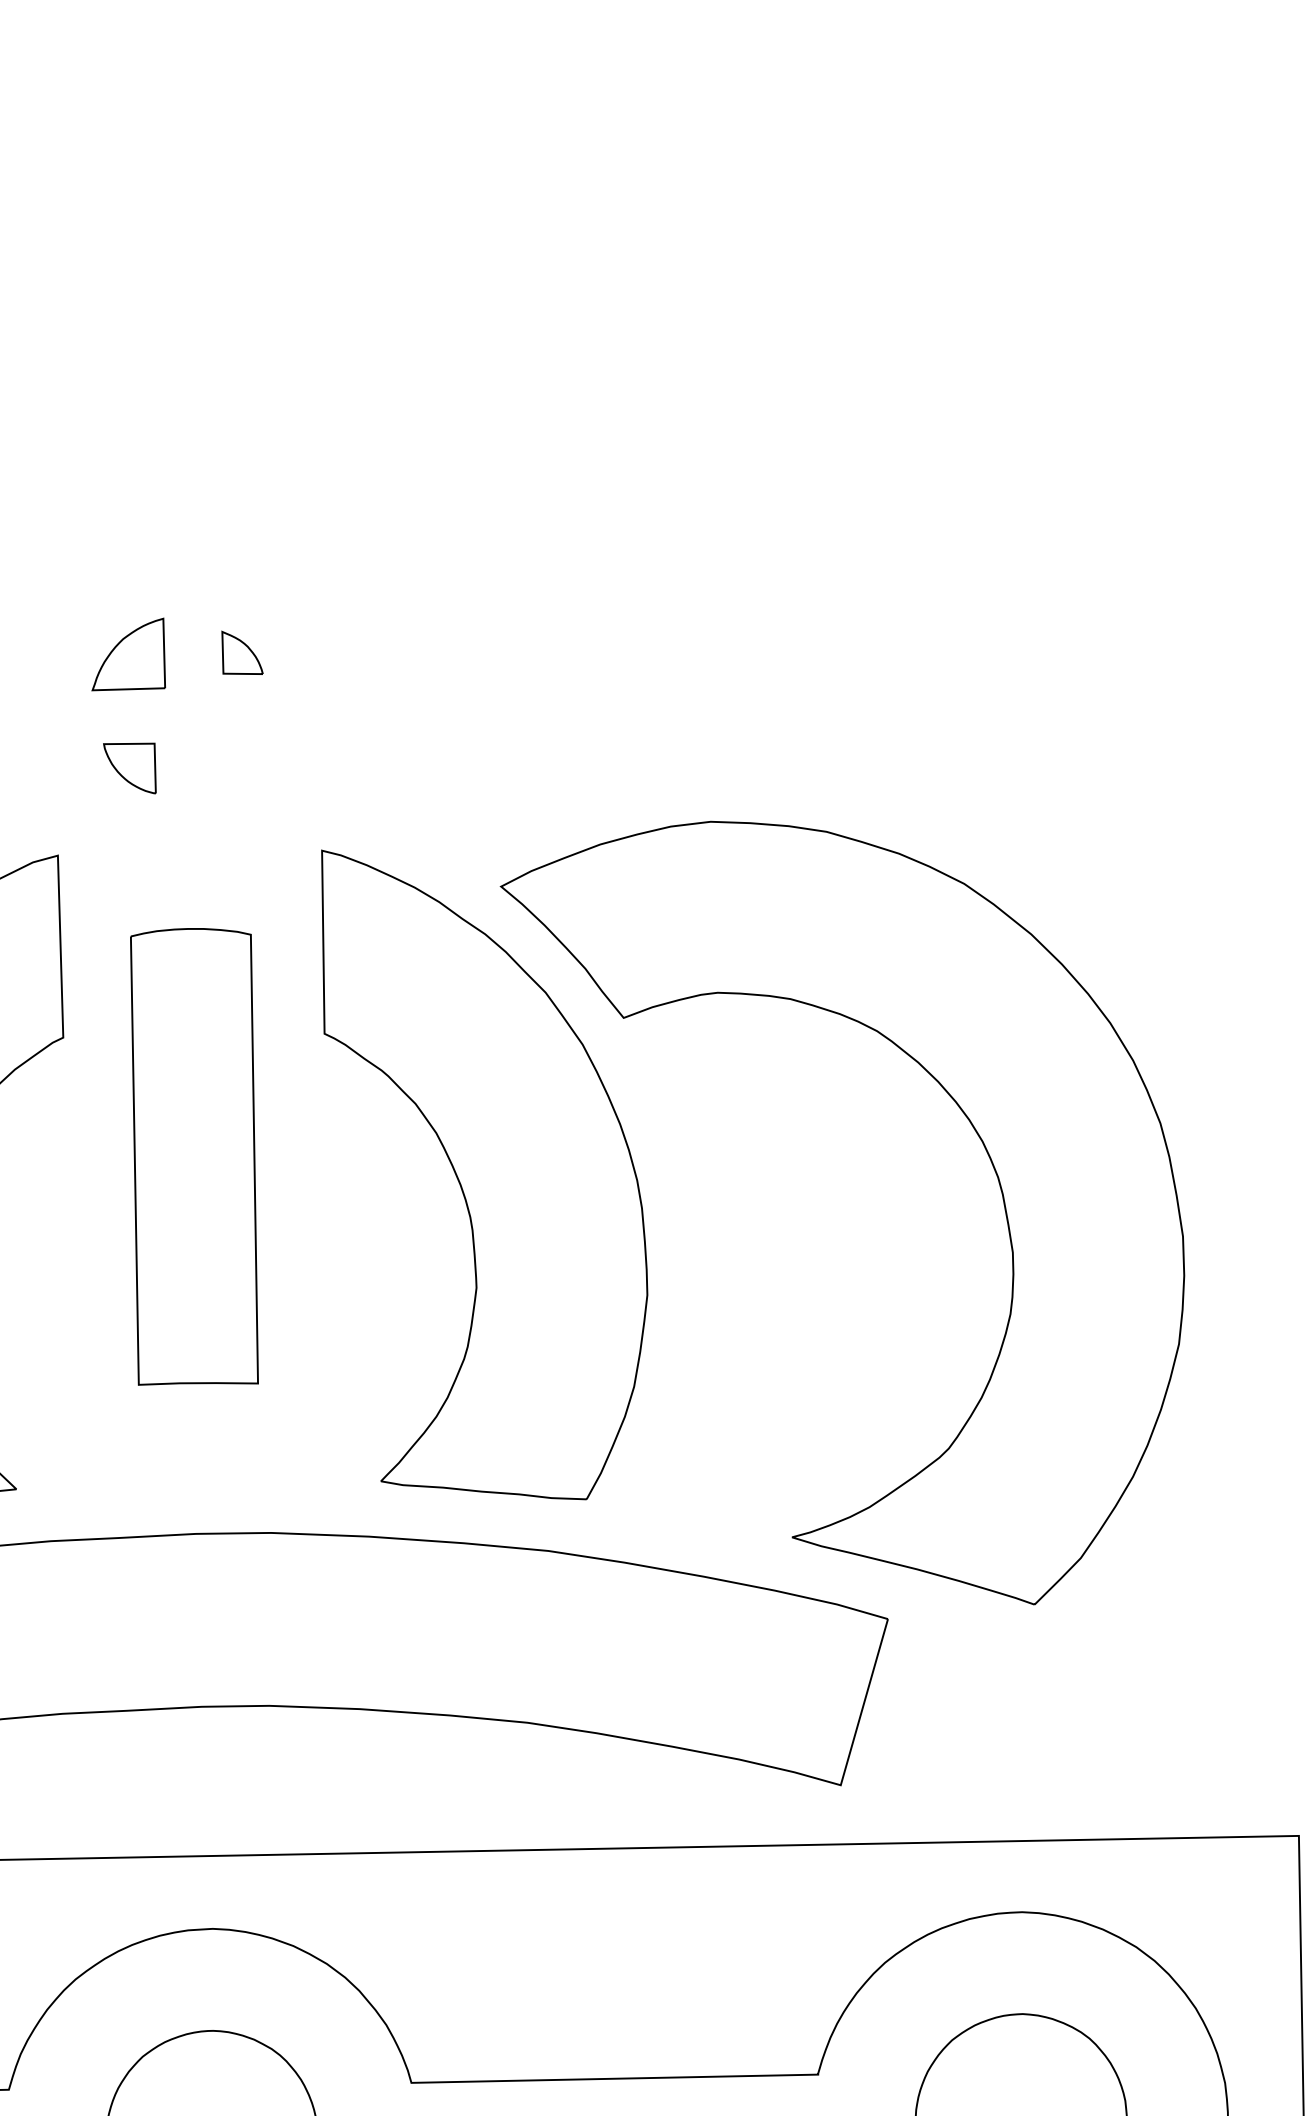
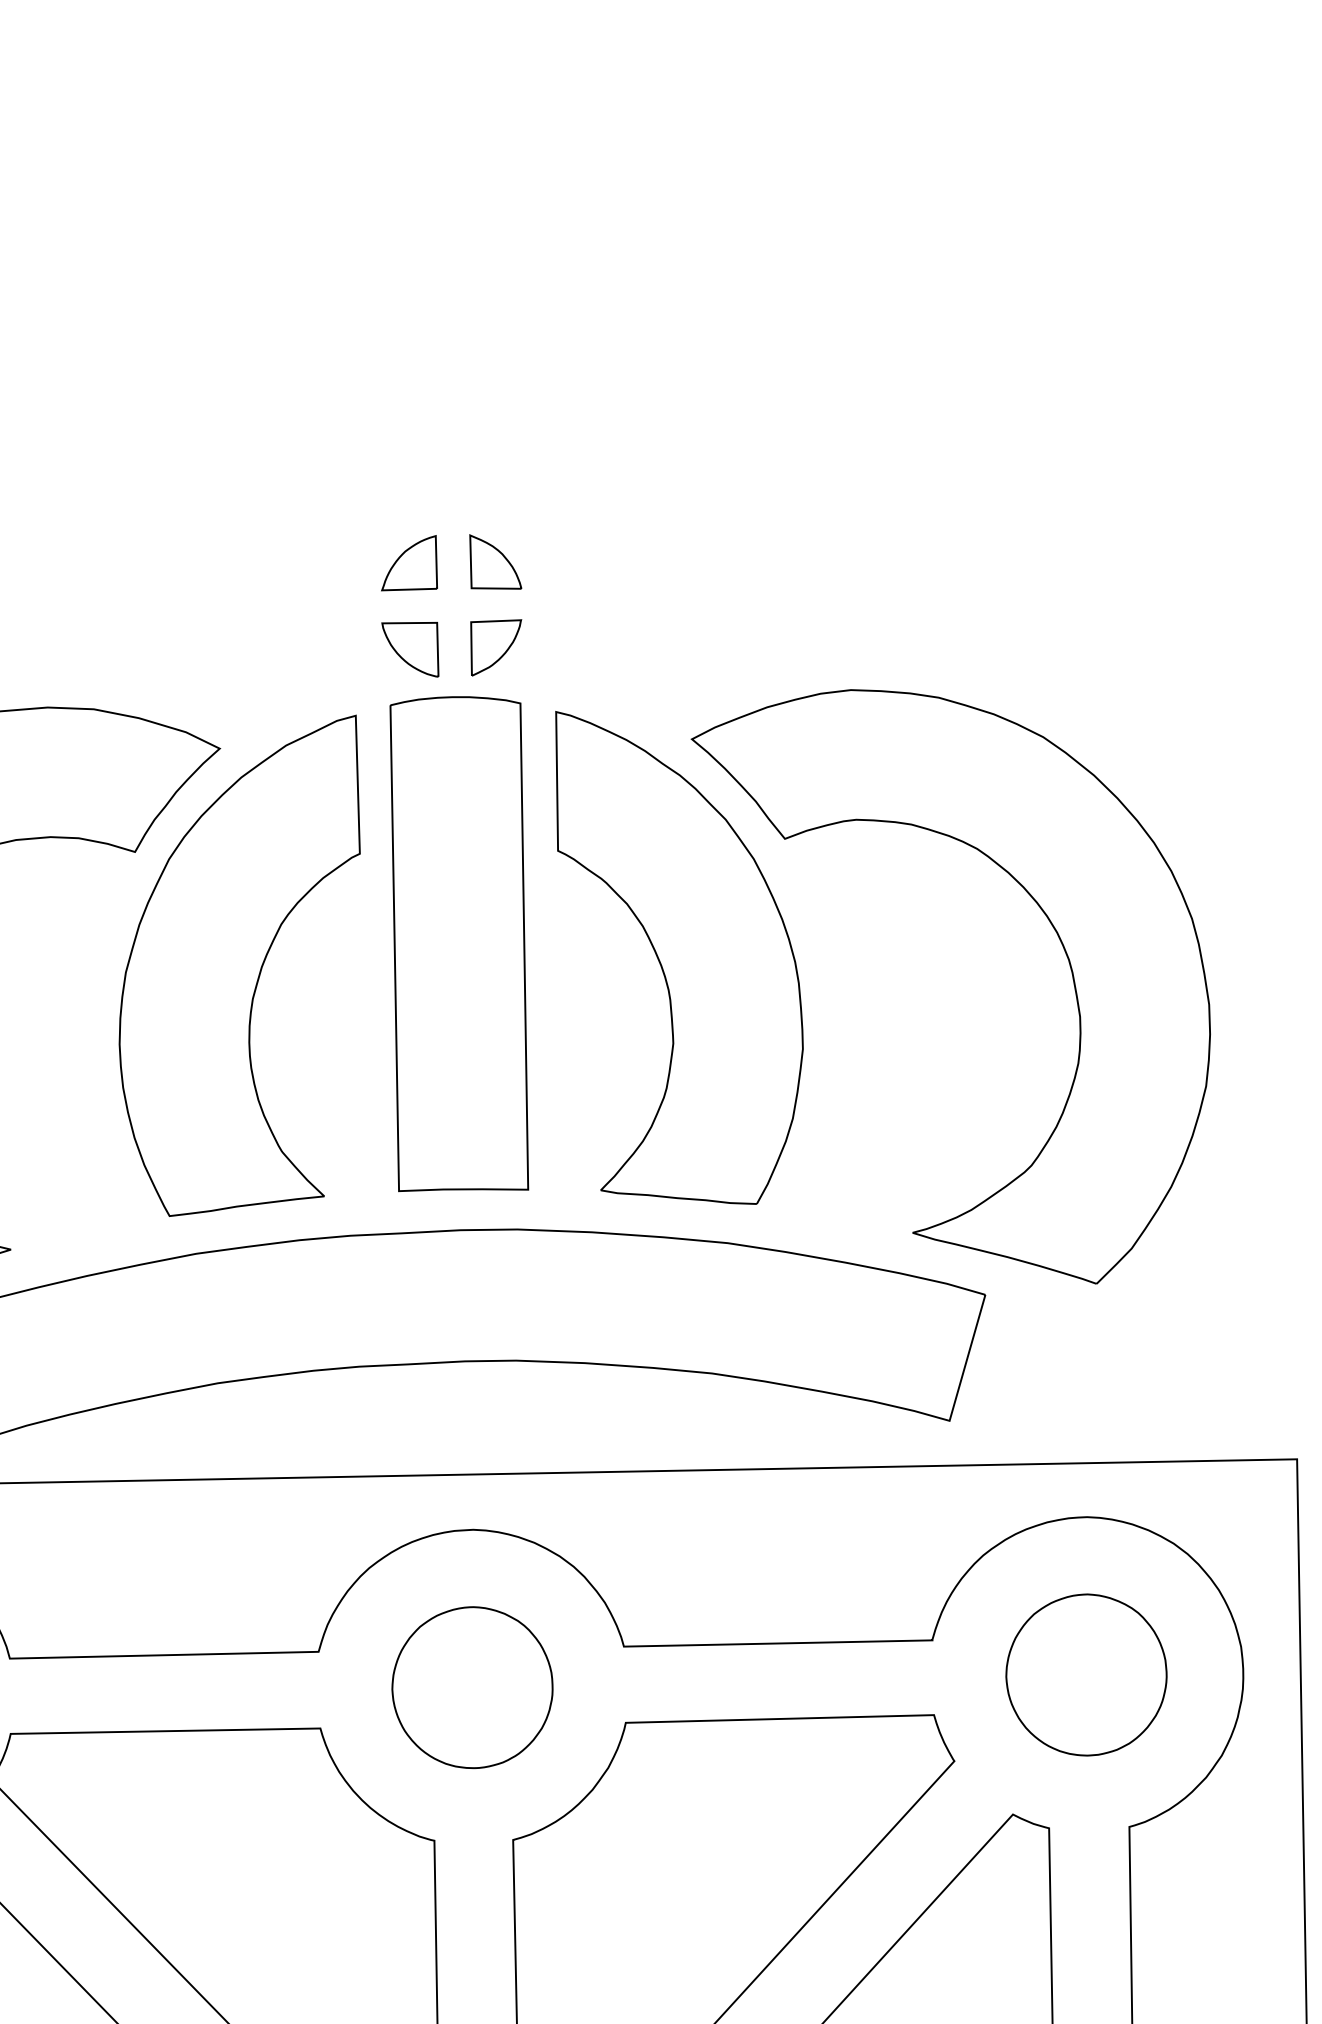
part: (242, 652) -> (495, 561), size x1.67
part: (243, 765) -> (496, 647), added
part: (130, 768) -> (410, 649), size x1.43
part: (194, 1157) -> (459, 944), size x1.43

